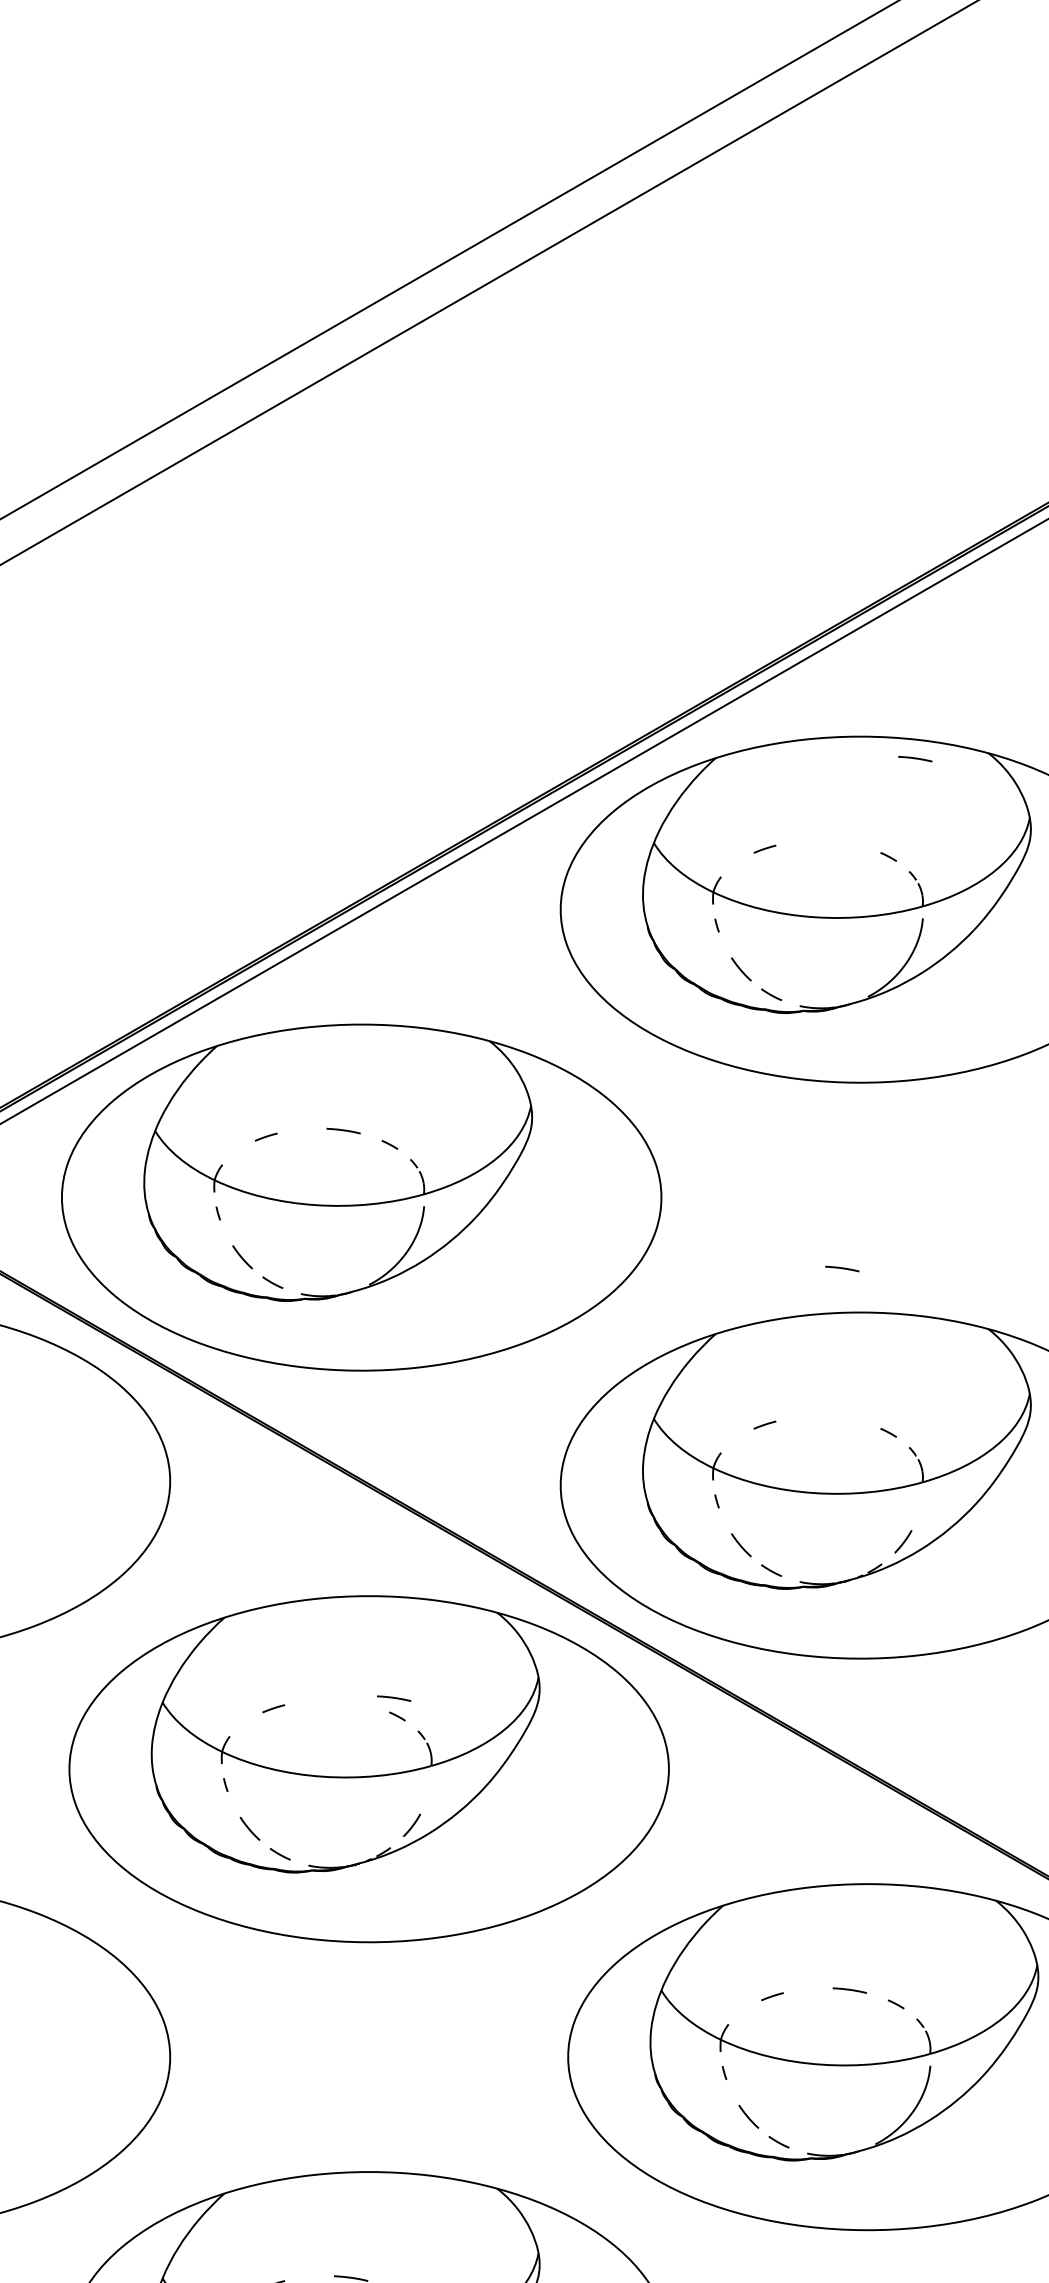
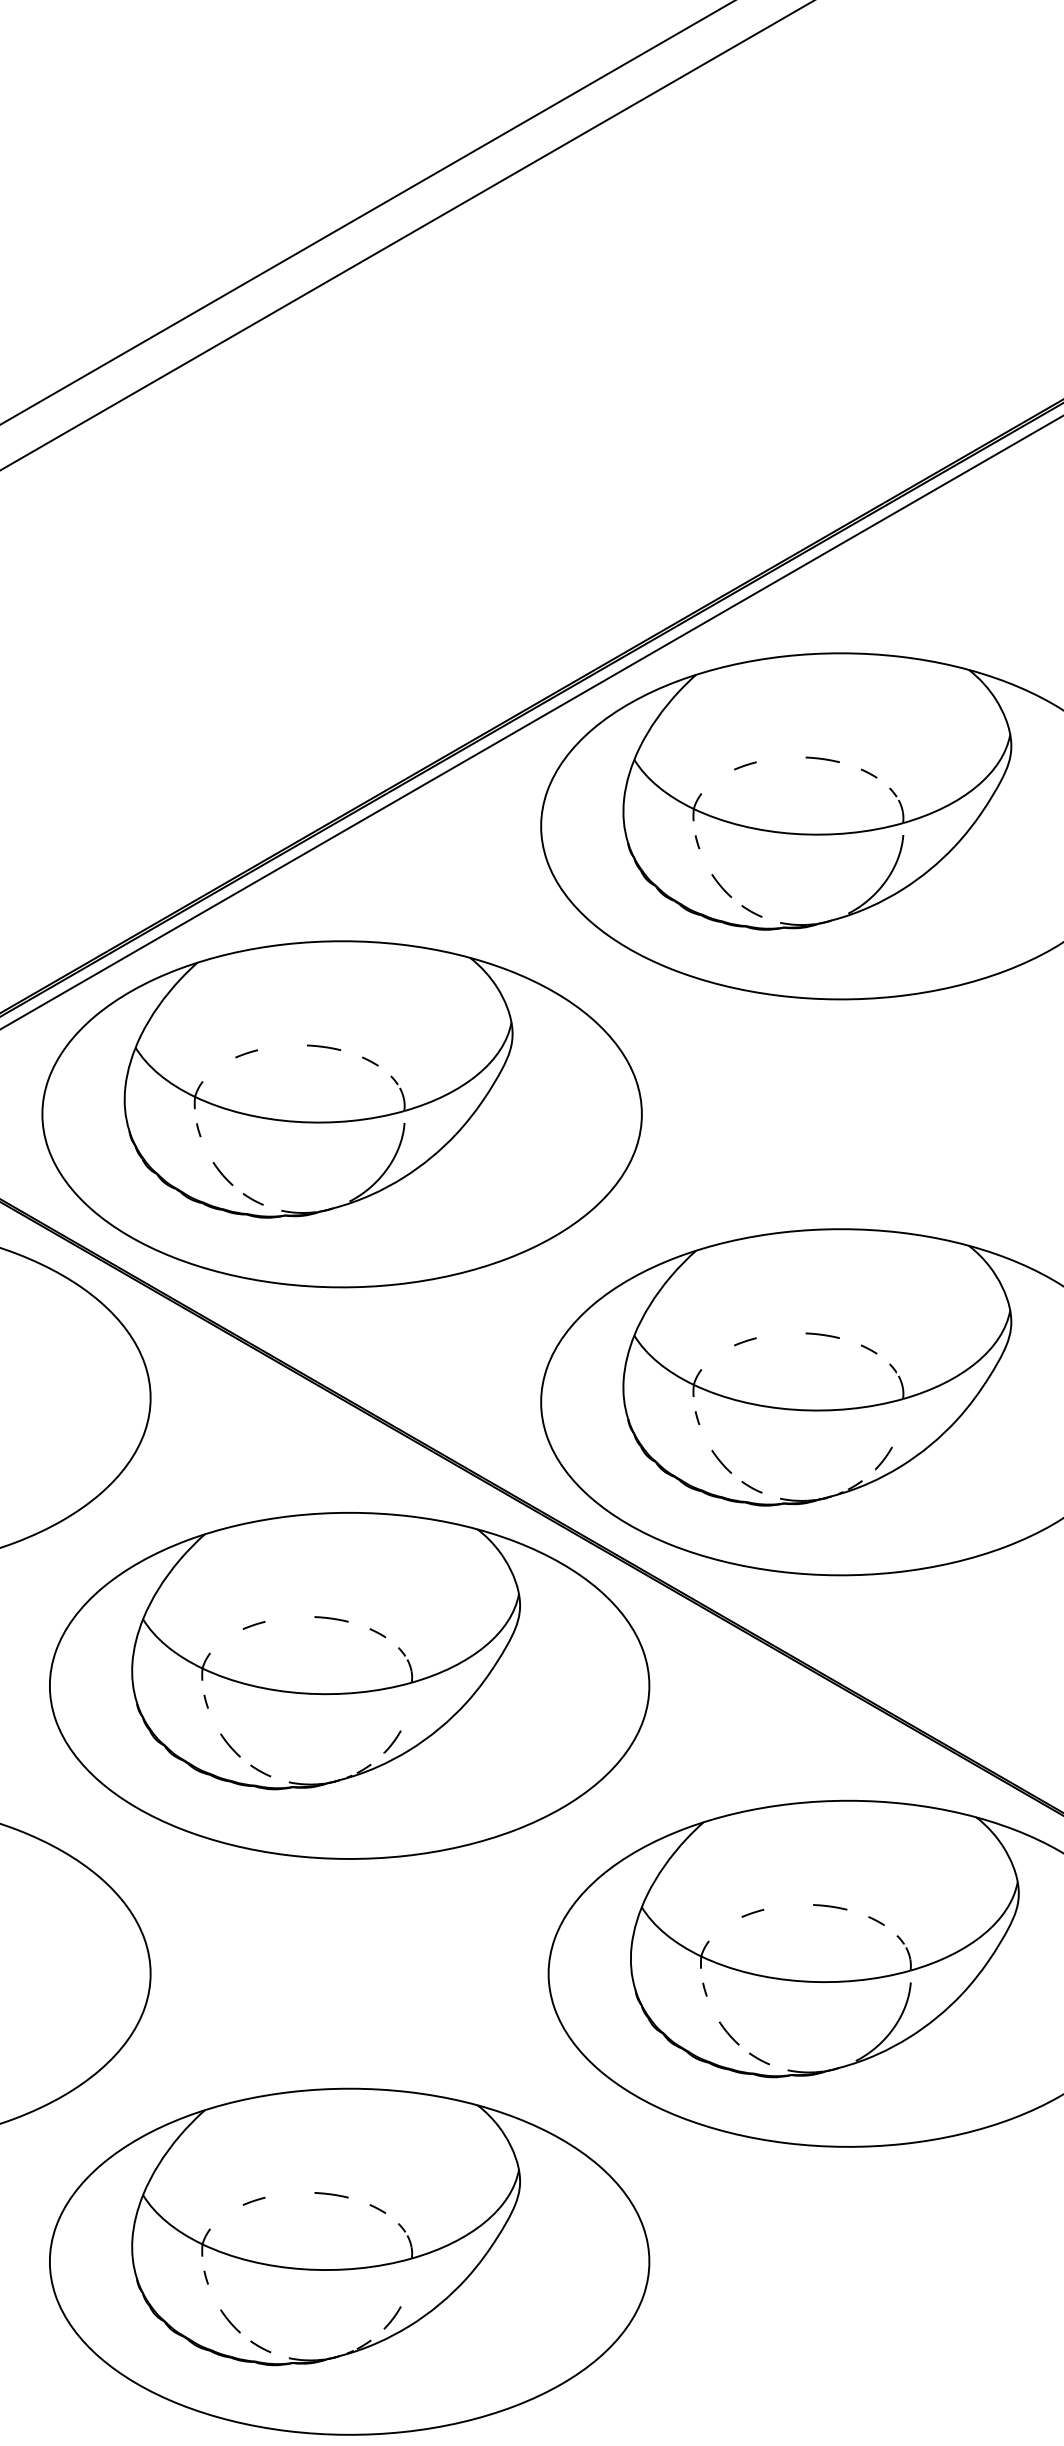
line: (915, 758) -> (822, 759), moved
line: (842, 1268) -> (822, 1335), moved
line: (394, 1698) -> (331, 1619), moved

